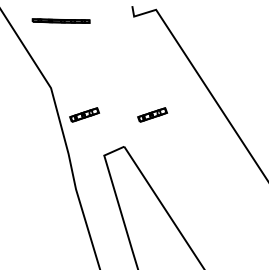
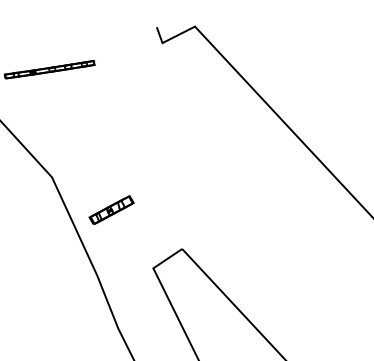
part: (152, 114) -> (217, 191), removed

